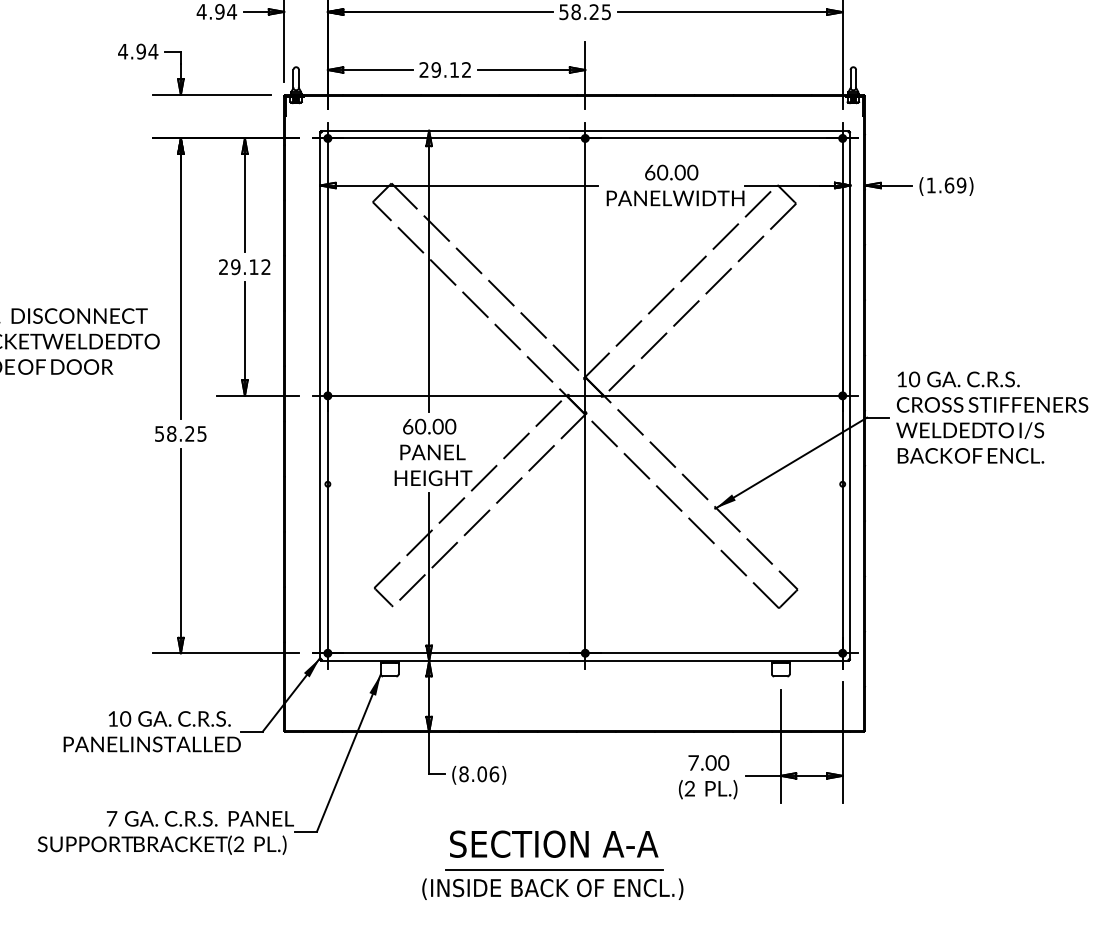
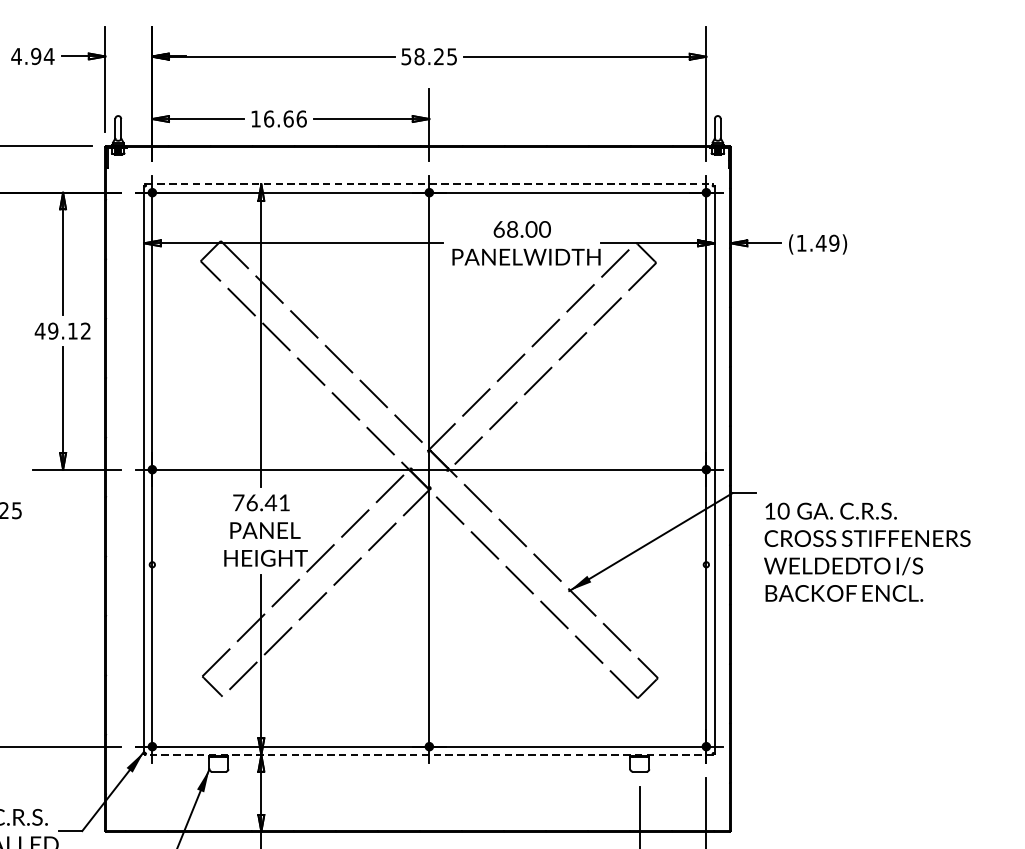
text: (445, 69) -> (278, 118), 29.12 -> 16.66
line: (585, 130) -> (429, 184), solid -> dashed
text: (662, 173) -> (512, 230), 60.00 -> 68.00
text: (949, 185) -> (821, 243), (1.69) -> (1.49)
text: (223, 266) -> (40, 330), 29.12 -> 49.12
text: (992, 417) -> (867, 552), moved
text: (429, 426) -> (261, 502), 60.00 -> 76.41
line: (585, 661) -> (429, 755), solid -> dashed

